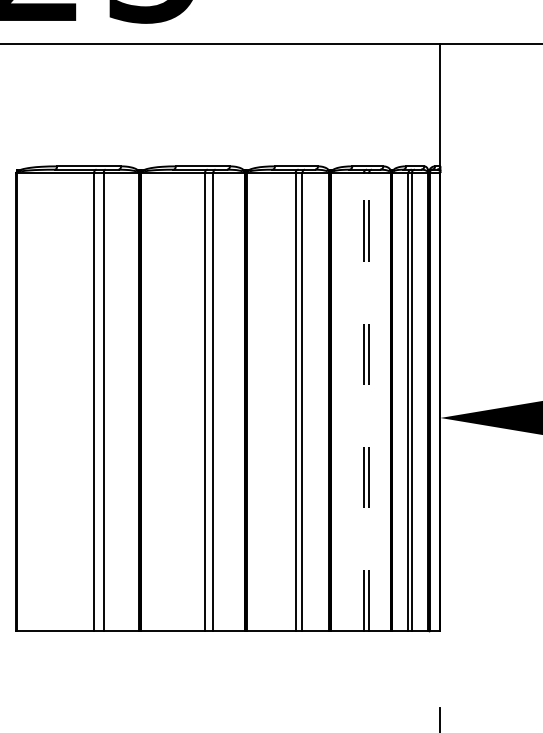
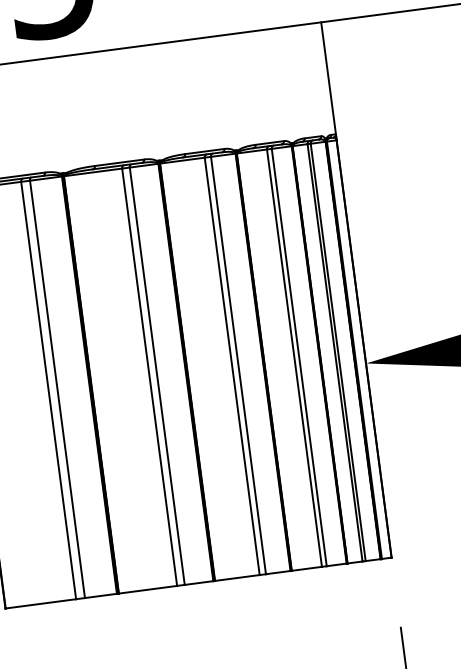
line: (363, 401) -> (294, 357), dashed -> solid
line: (369, 401) -> (299, 356), dashed -> solid

